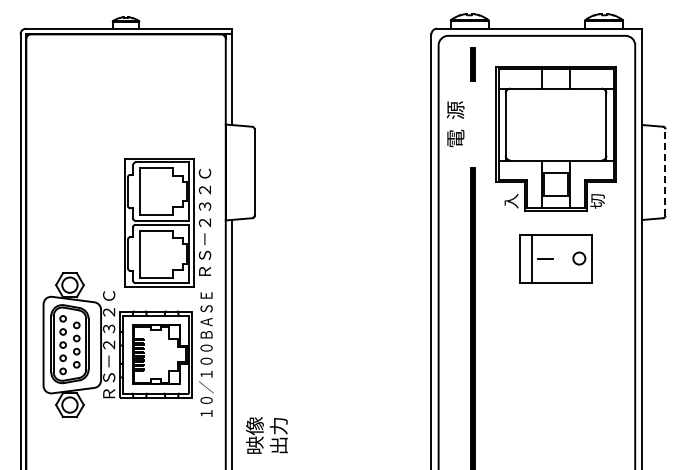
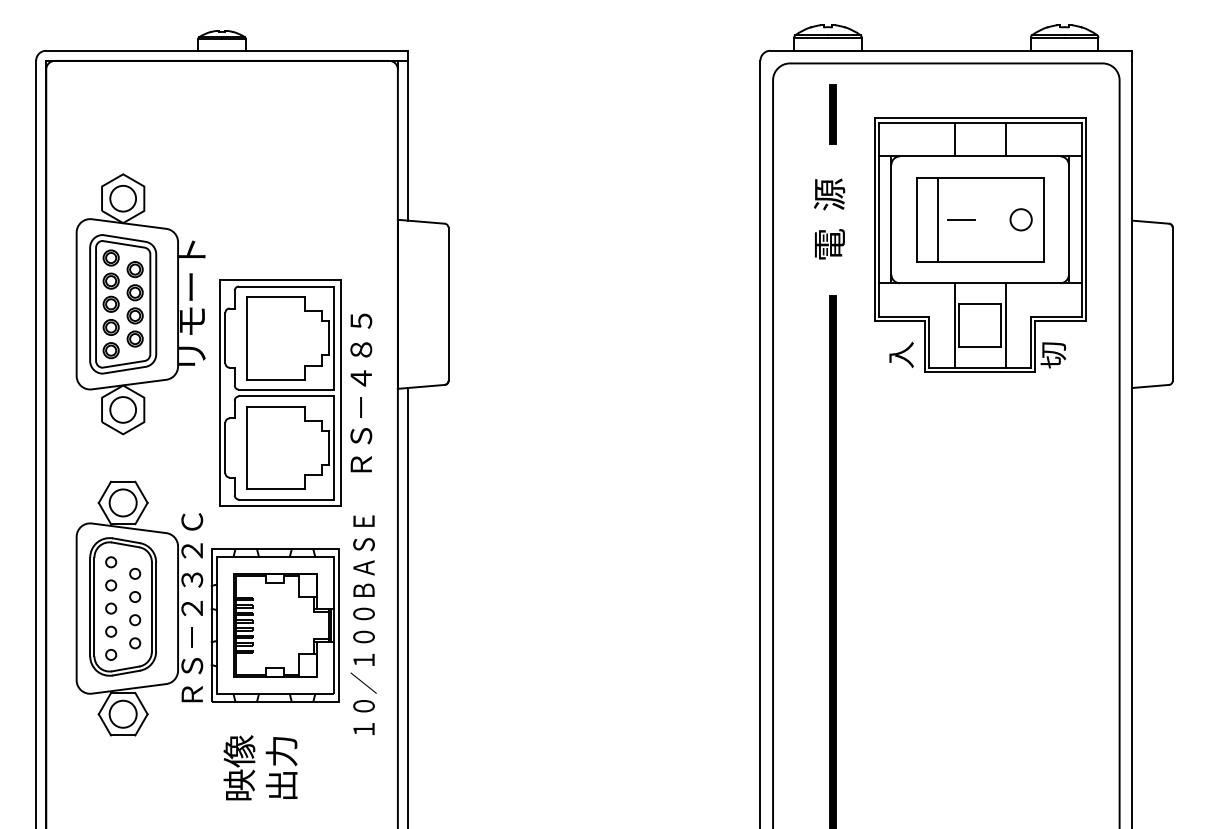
text: (455, 123) -> (829, 217), moved
part: (79, 172) -> (140, 304), added
line: (665, 172) -> (1173, 304), dashed -> solid
text: (204, 221) -> (360, 390), ＲＳ－２３２Ｃ -> ＲＳ－４８５
part: (555, 258) -> (979, 219), moved
text: (266, 435) -> (259, 767), moved

